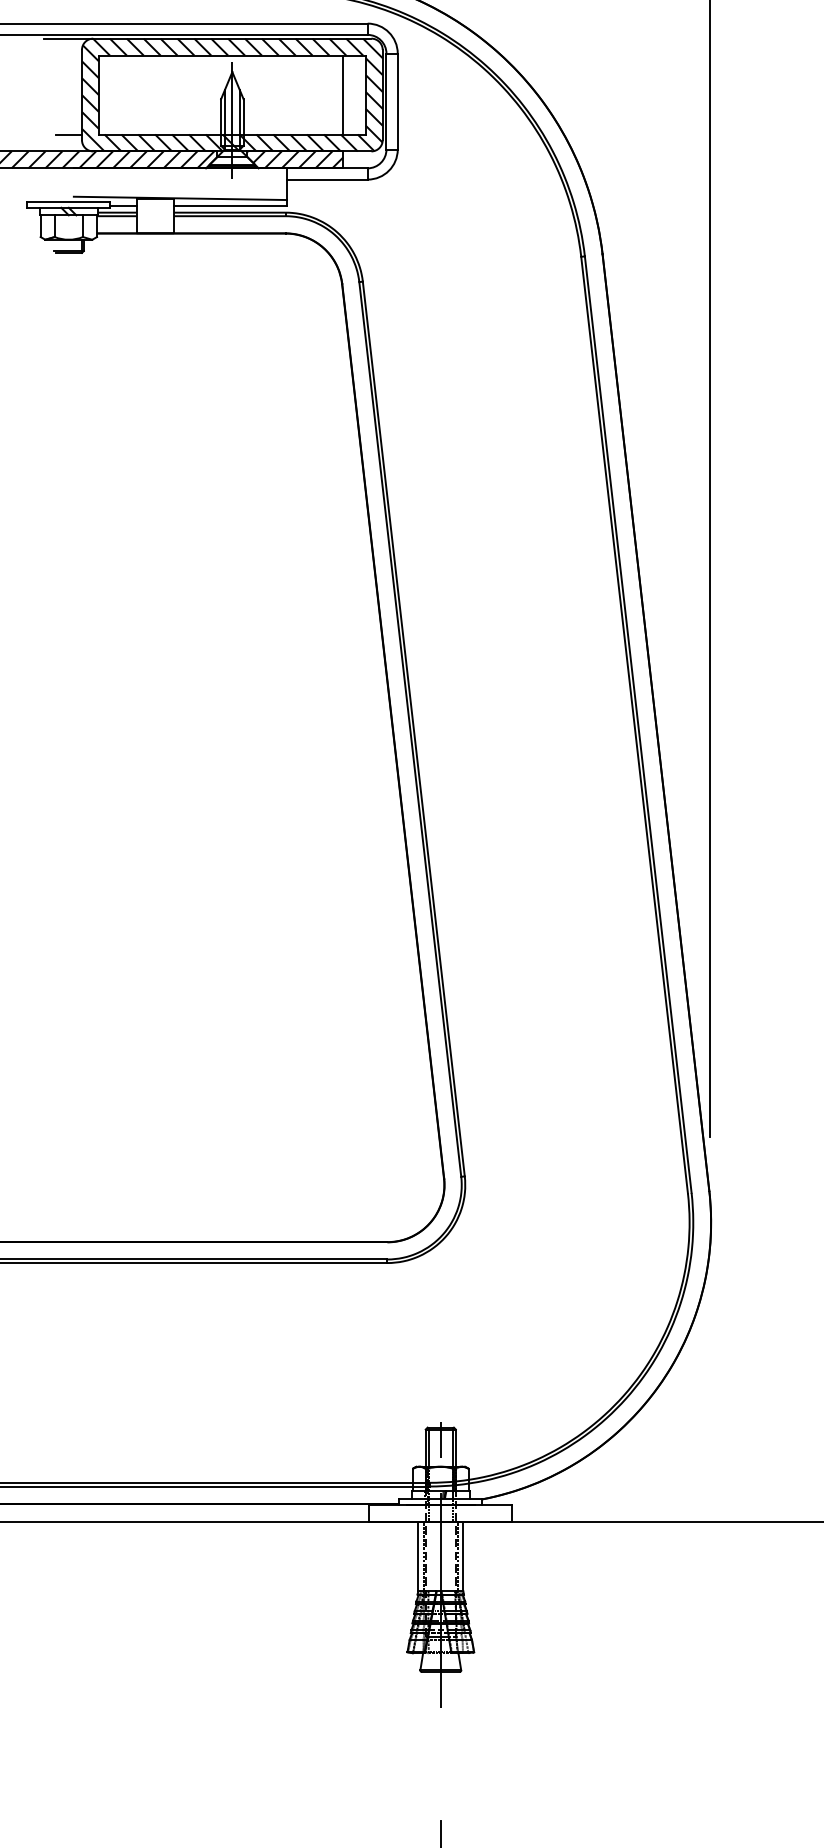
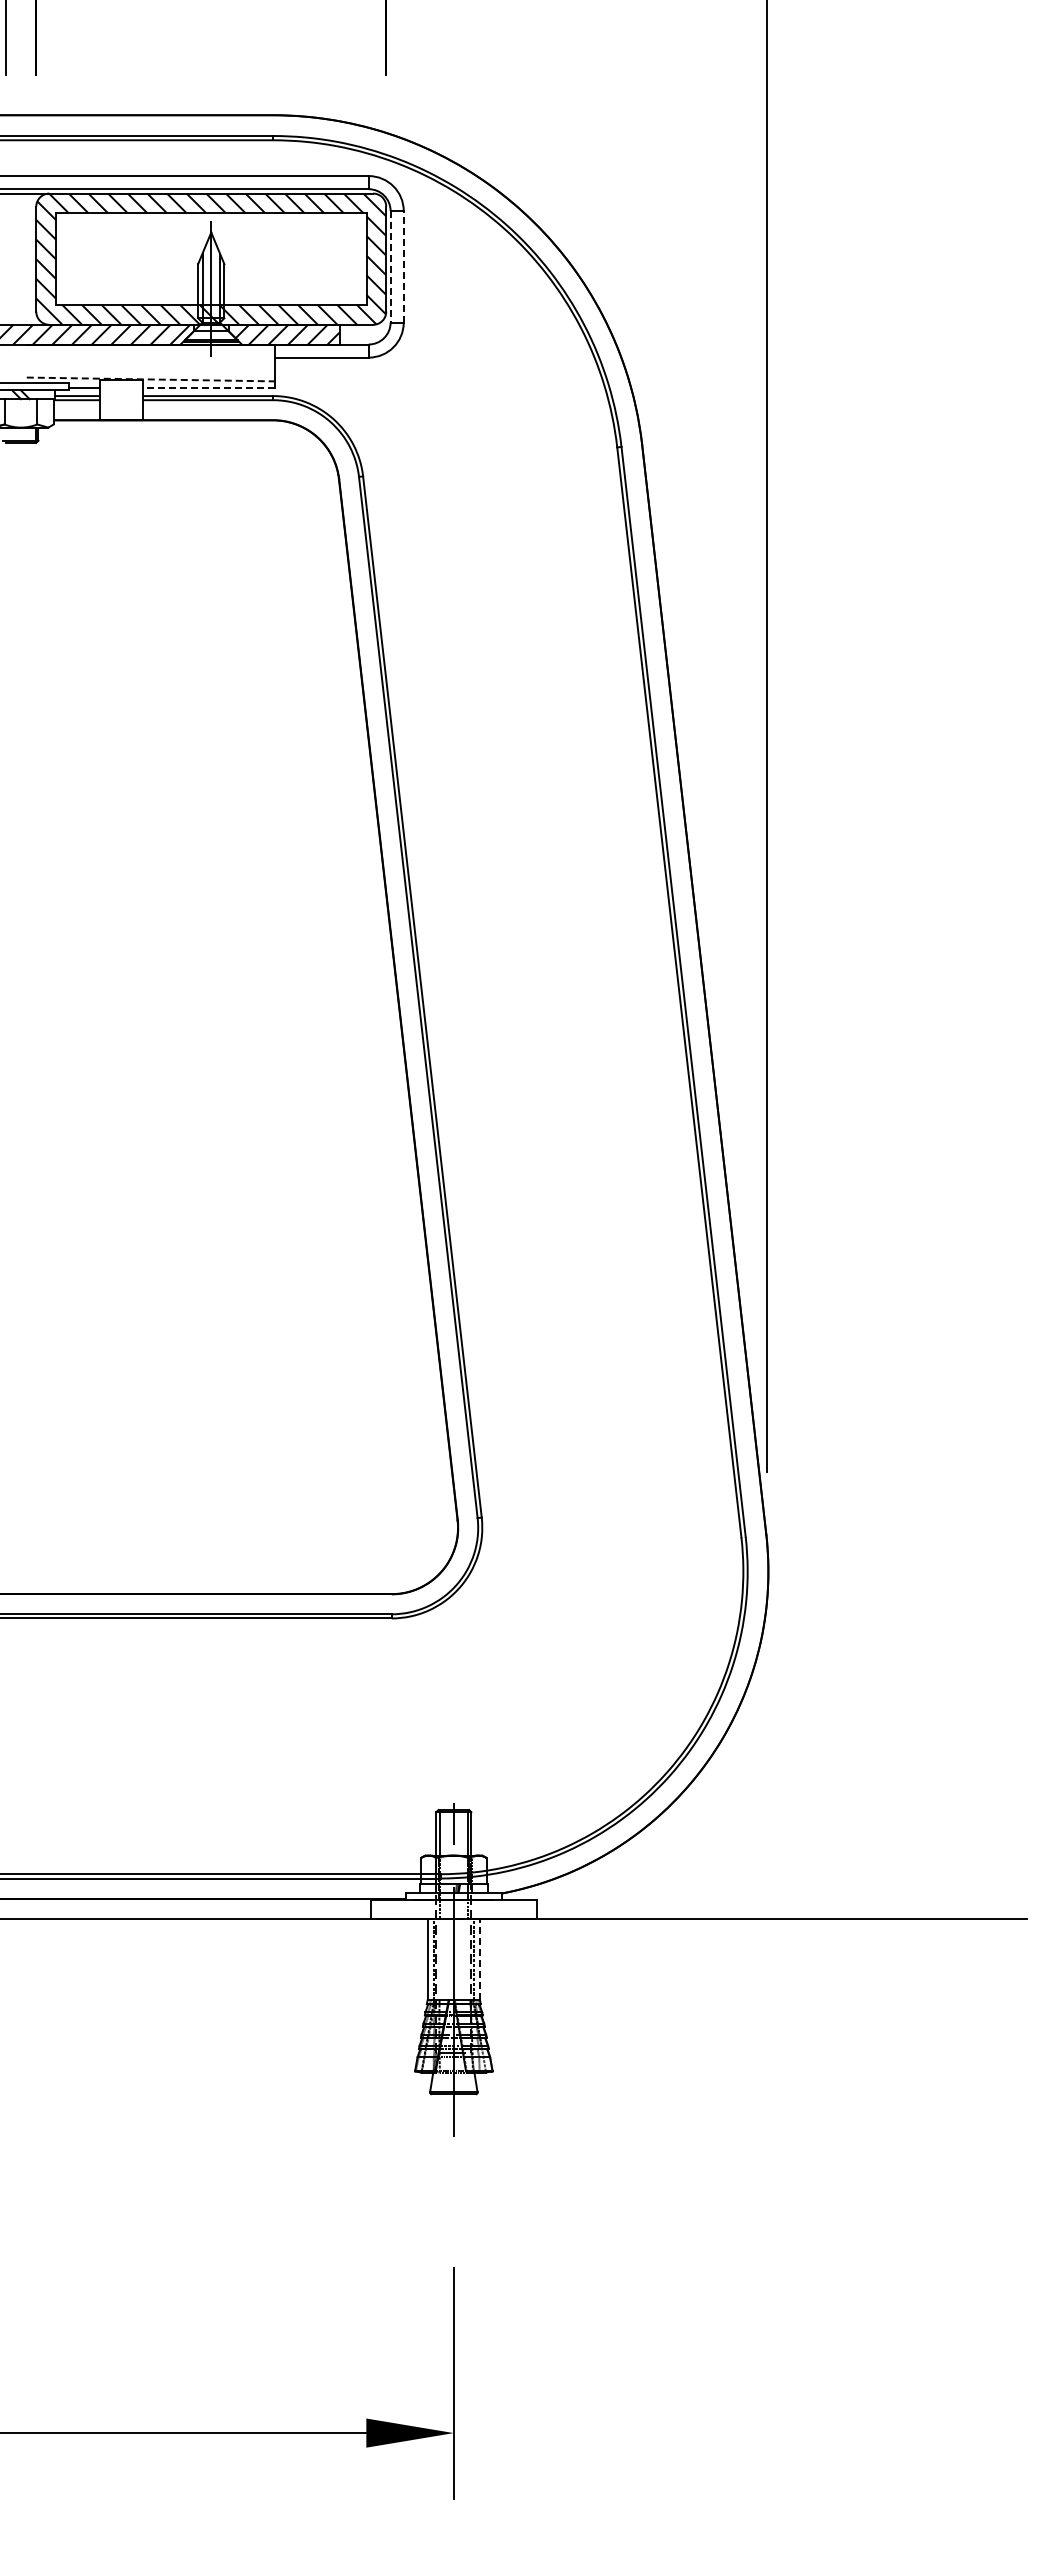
line: (343, 95) -> (340, 259), removed
line: (386, 101) -> (390, 266), solid -> dashed
line: (397, 101) -> (403, 266), solid -> dashed
line: (68, 134) -> (20, 305), removed
line: (180, 198) -> (150, 379), solid -> dashed
line: (230, 206) -> (209, 388), solid -> dashed
line: (463, 1556) -> (480, 1959), solid -> dashed

